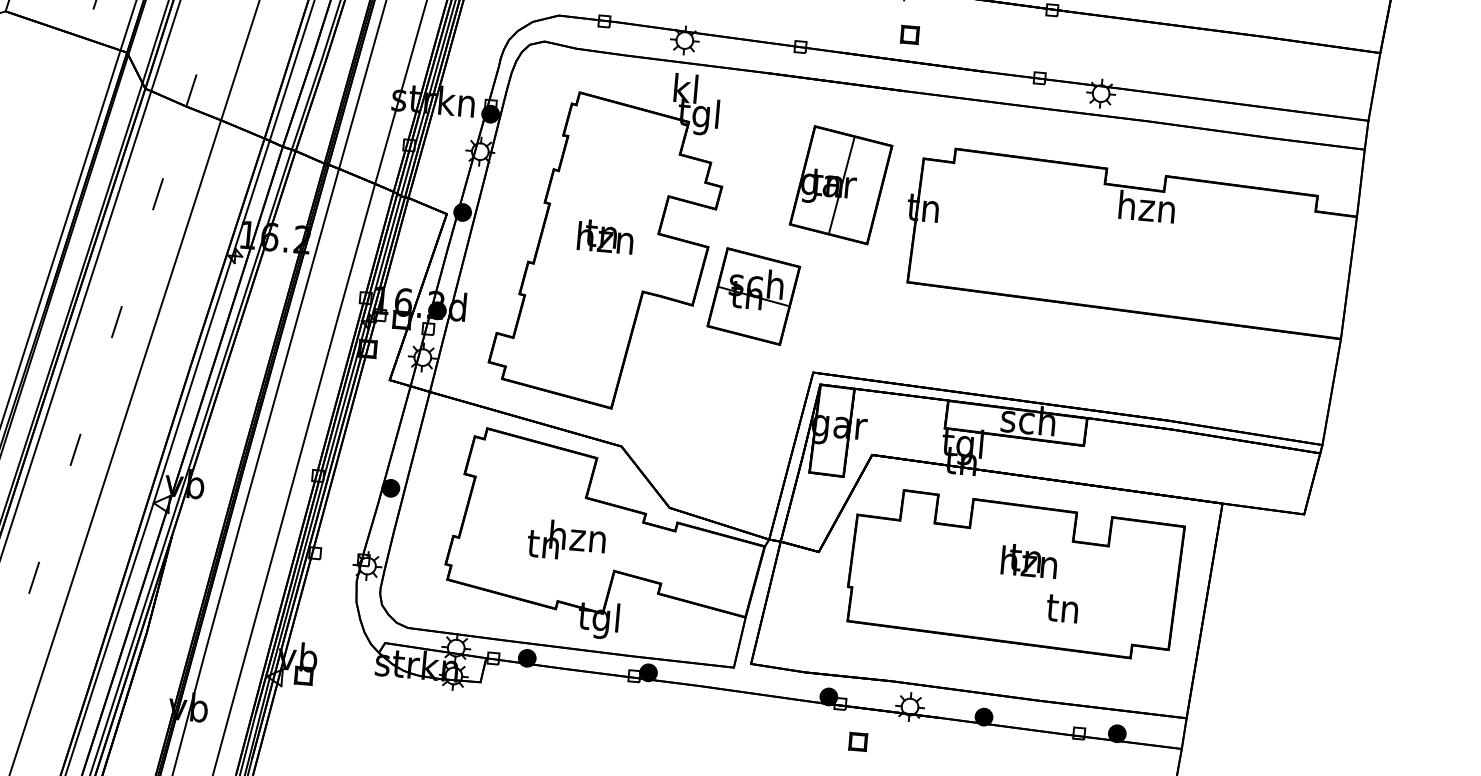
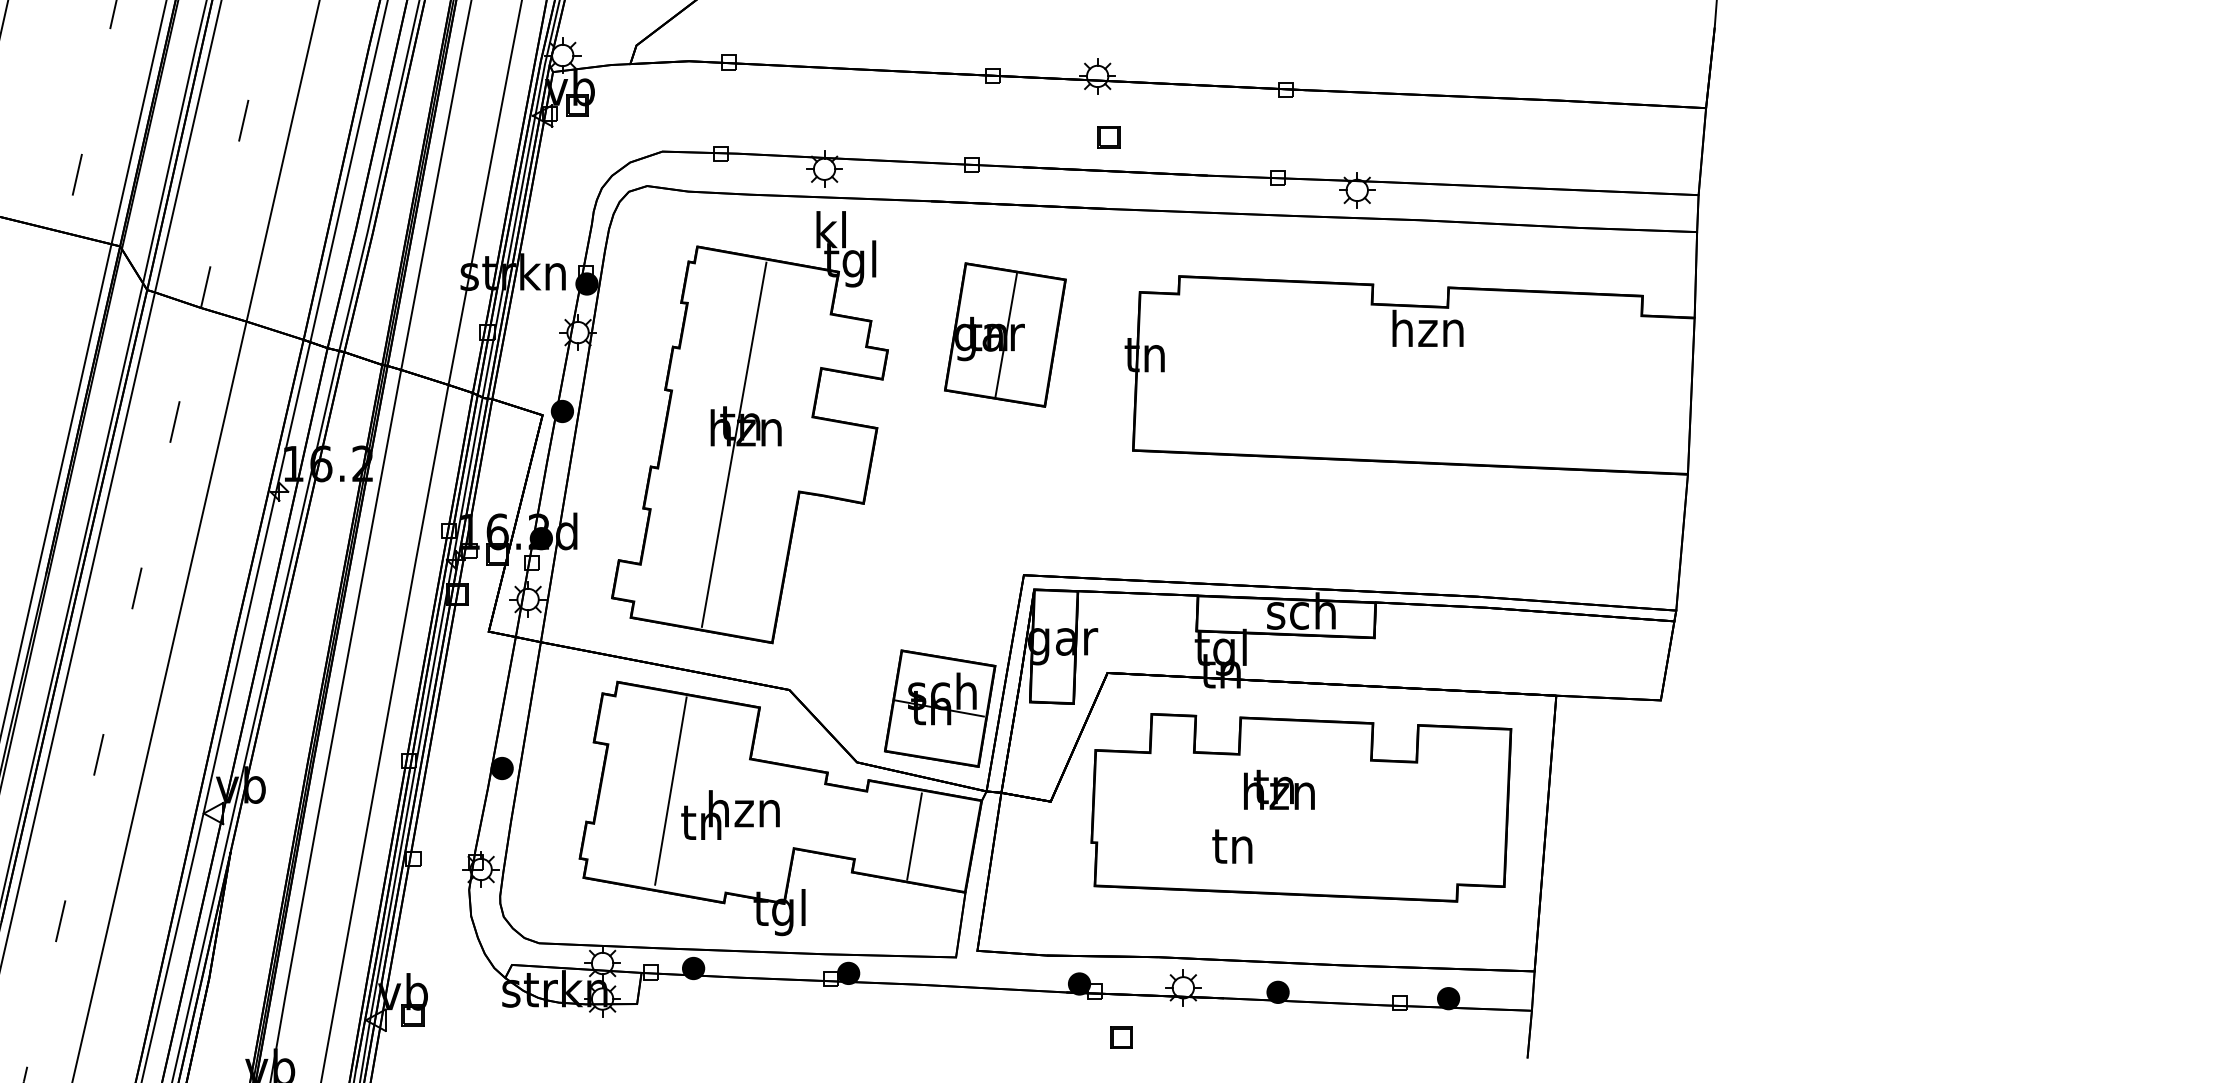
part: (841, 184) -> (1005, 334), moved
line: (594, 250) -> (733, 444), added
part: (754, 296) -> (940, 708), moved
line: (521, 517) -> (670, 790), added
text: (1029, 560) -> (1279, 789), moved
line: (709, 569) -> (914, 836), added
text: (1062, 608) -> (1232, 846), moved

